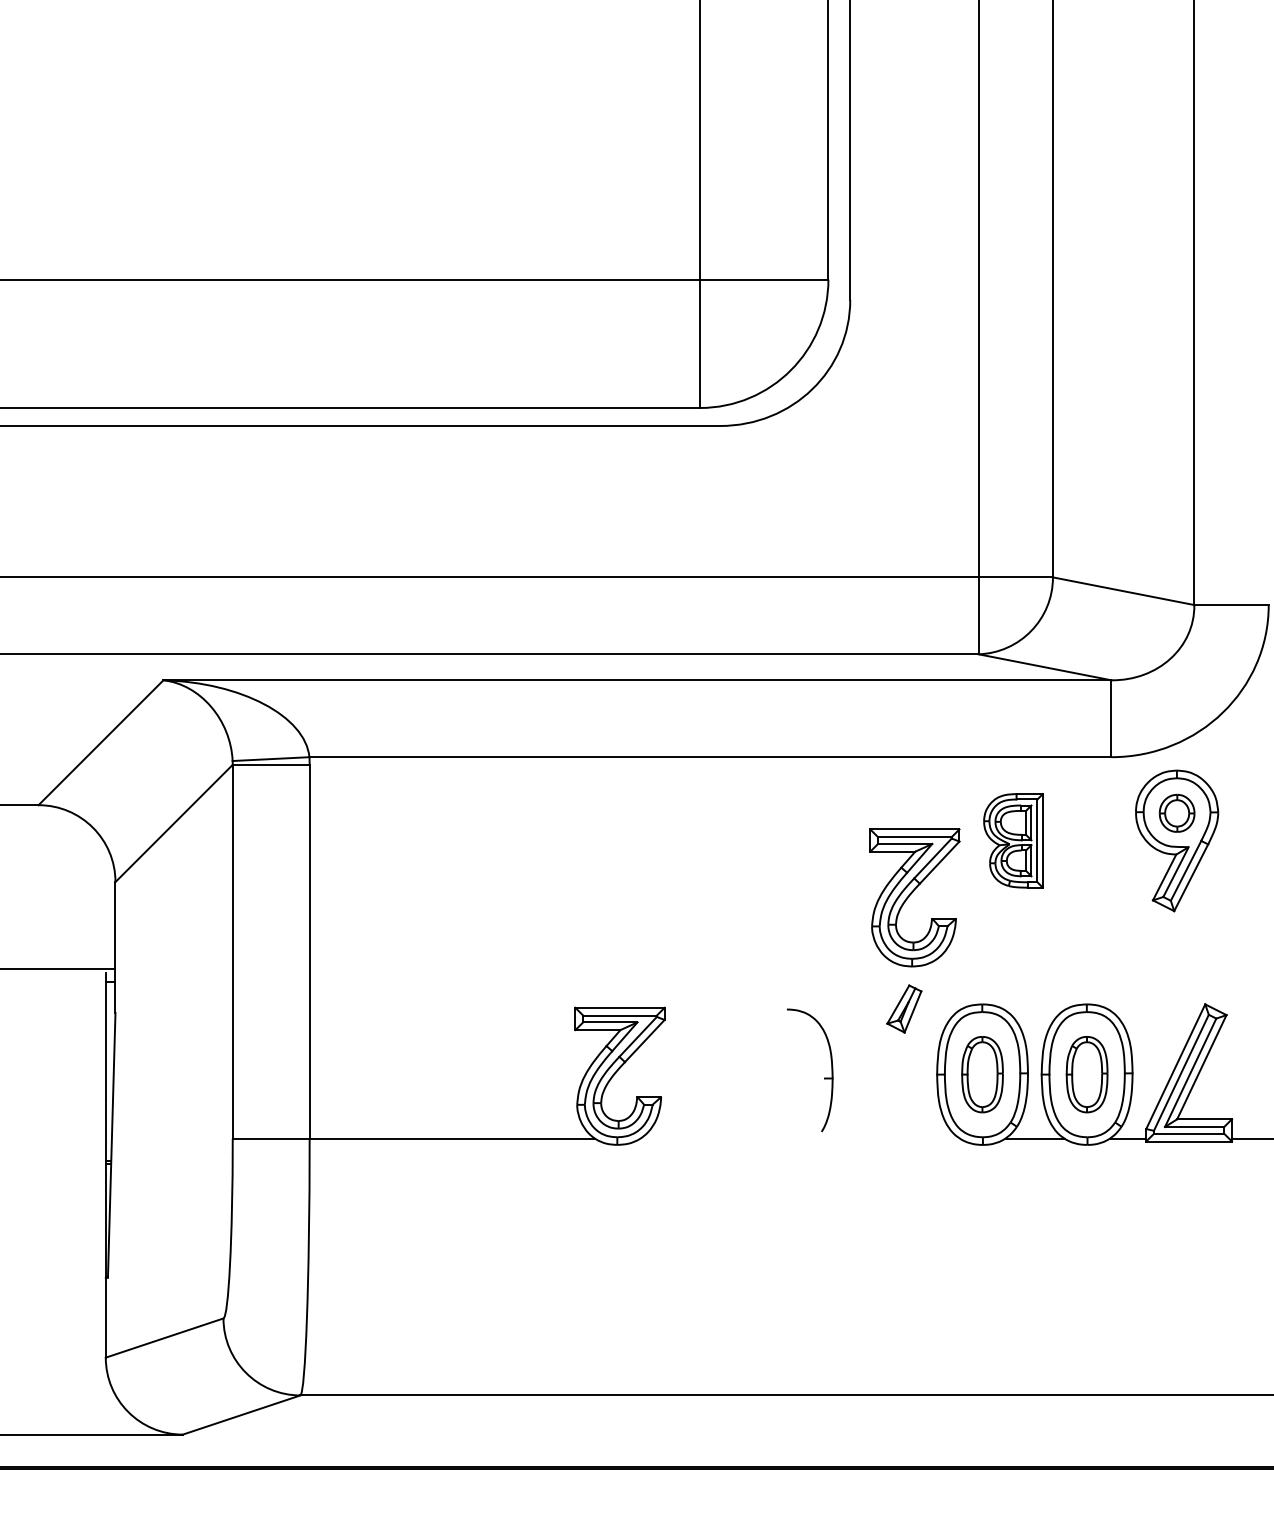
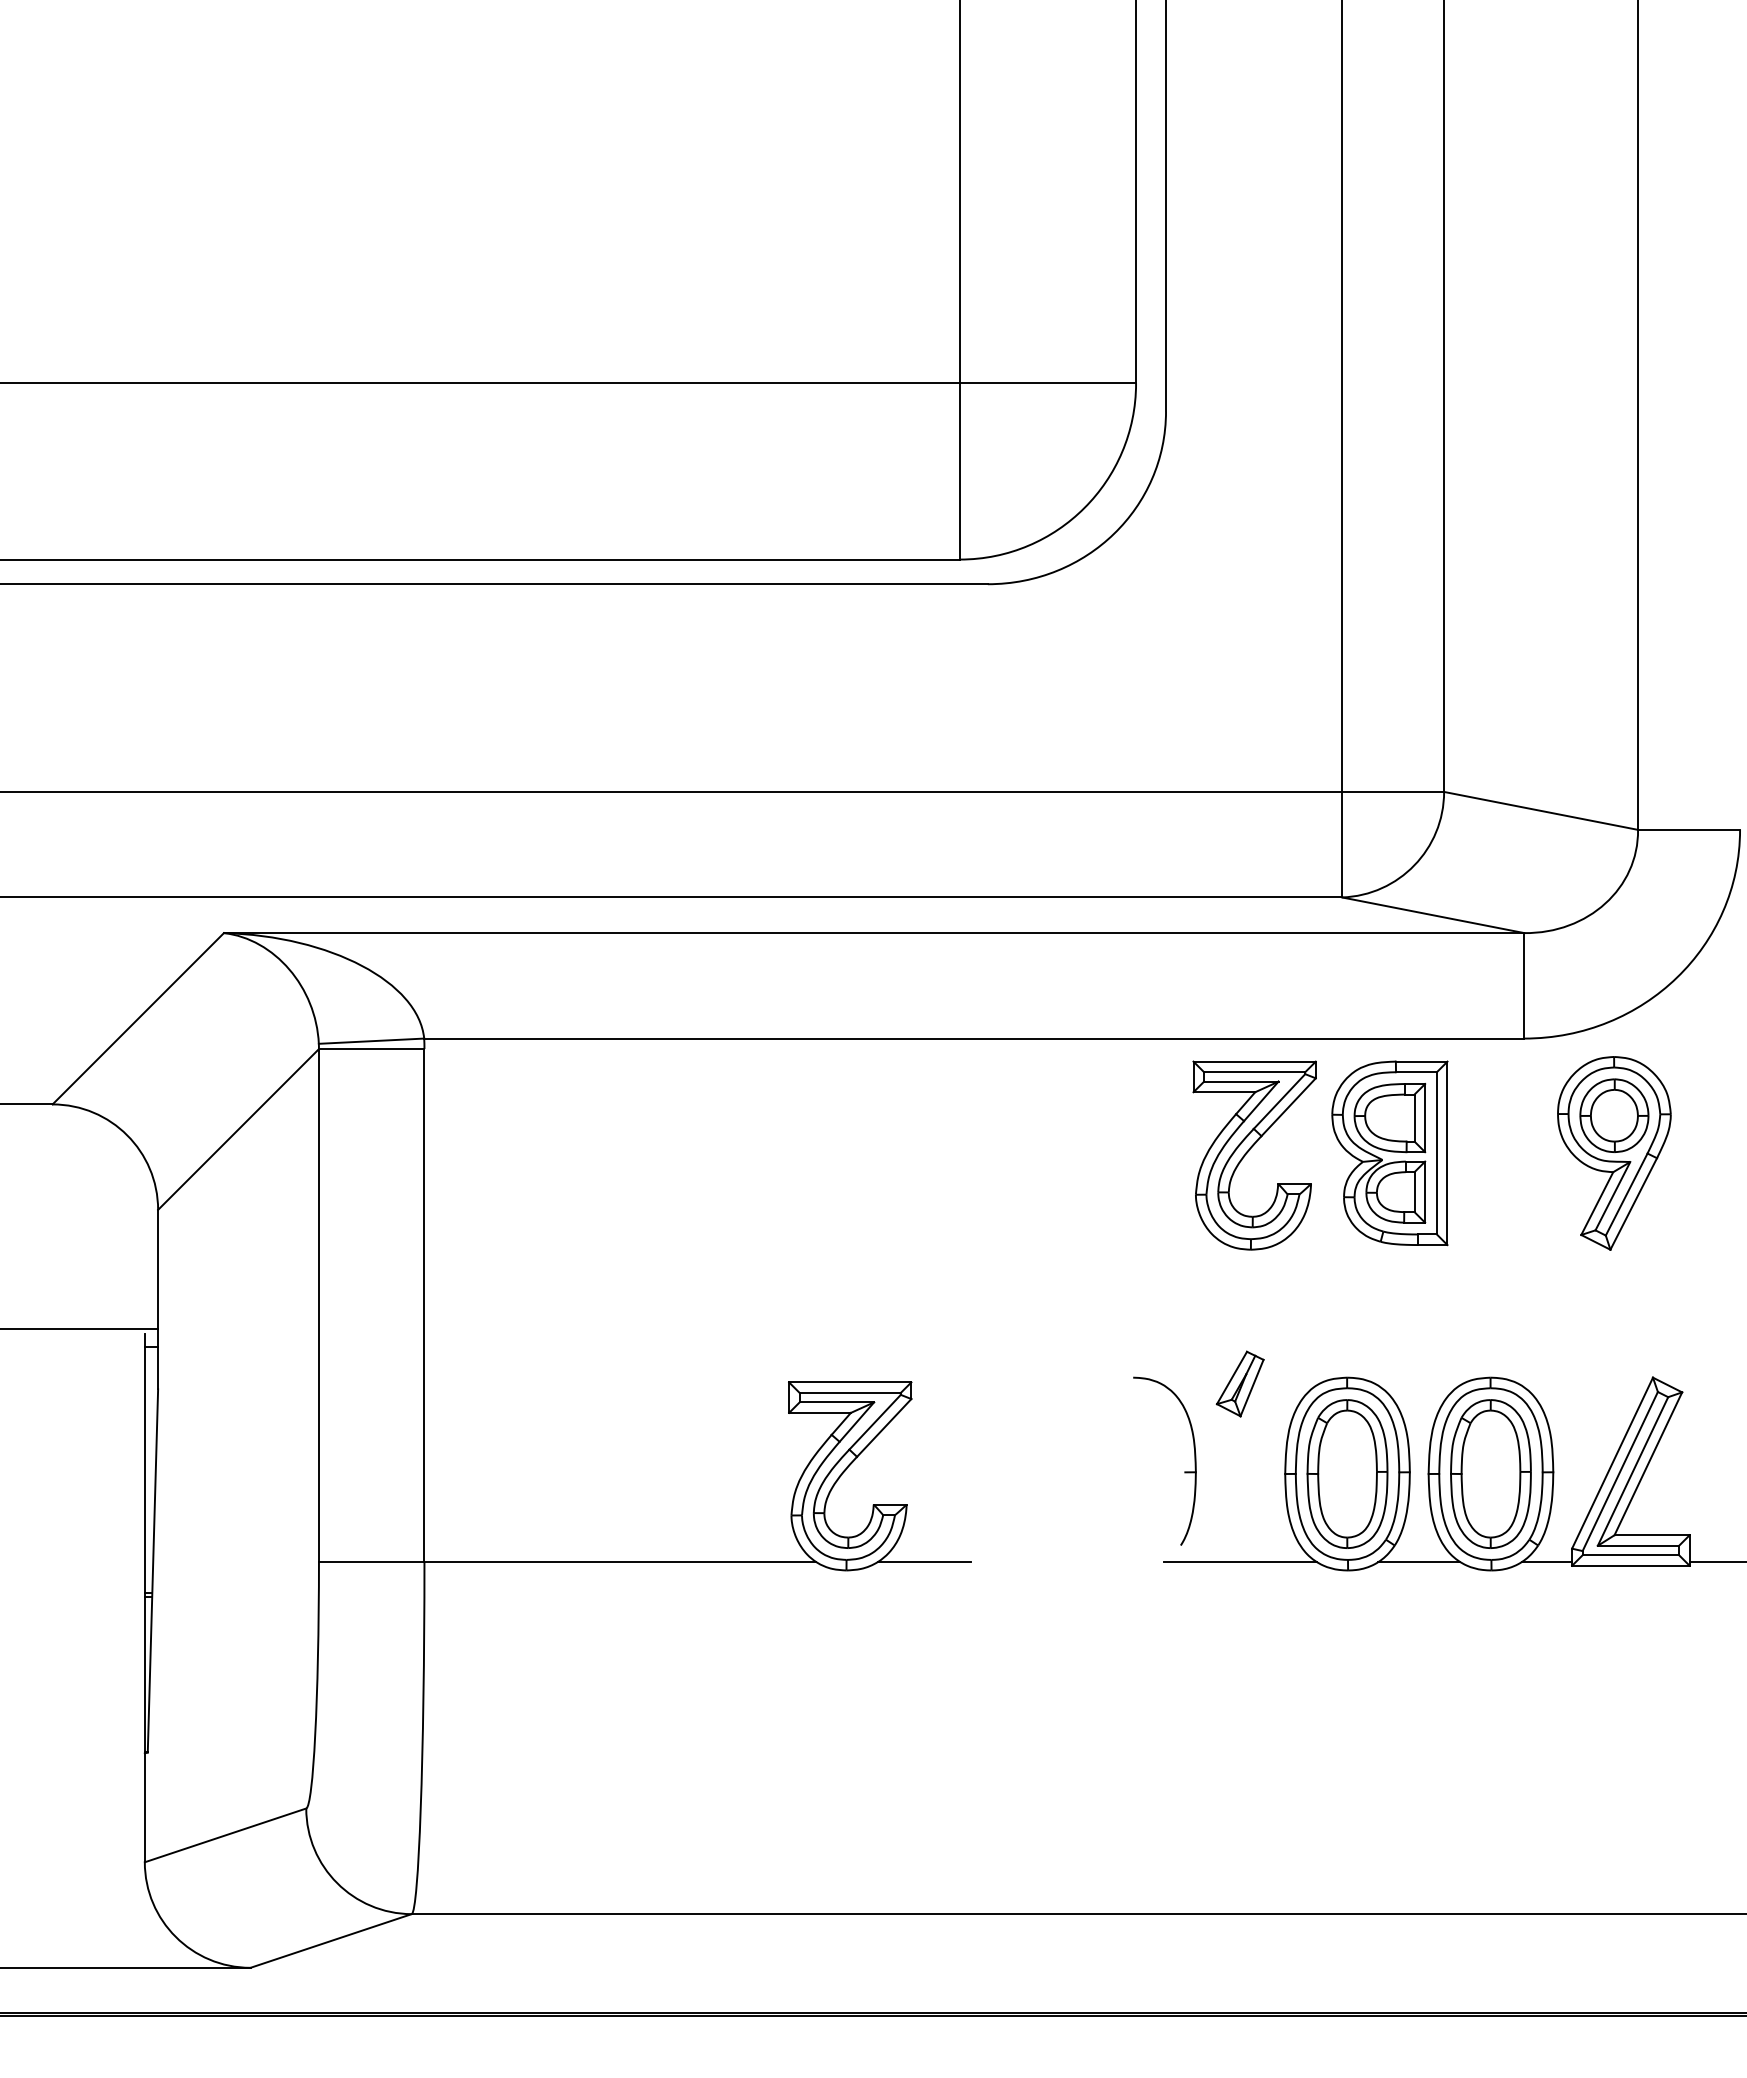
part: (1177, 813) -> (1614, 1115), size x1.43
part: (1013, 840) -> (1389, 1153), size x1.43
part: (911, 894) -> (1249, 1151), moved
part: (982, 1074) -> (1347, 1473), size x1.43
part: (1086, 1074) -> (1490, 1473), size x1.43
part: (824, 1077) -> (1184, 1471), moved
line: (673, 1139) -> (923, 1562), added
line: (904, 1139) -> (1240, 1562), added

